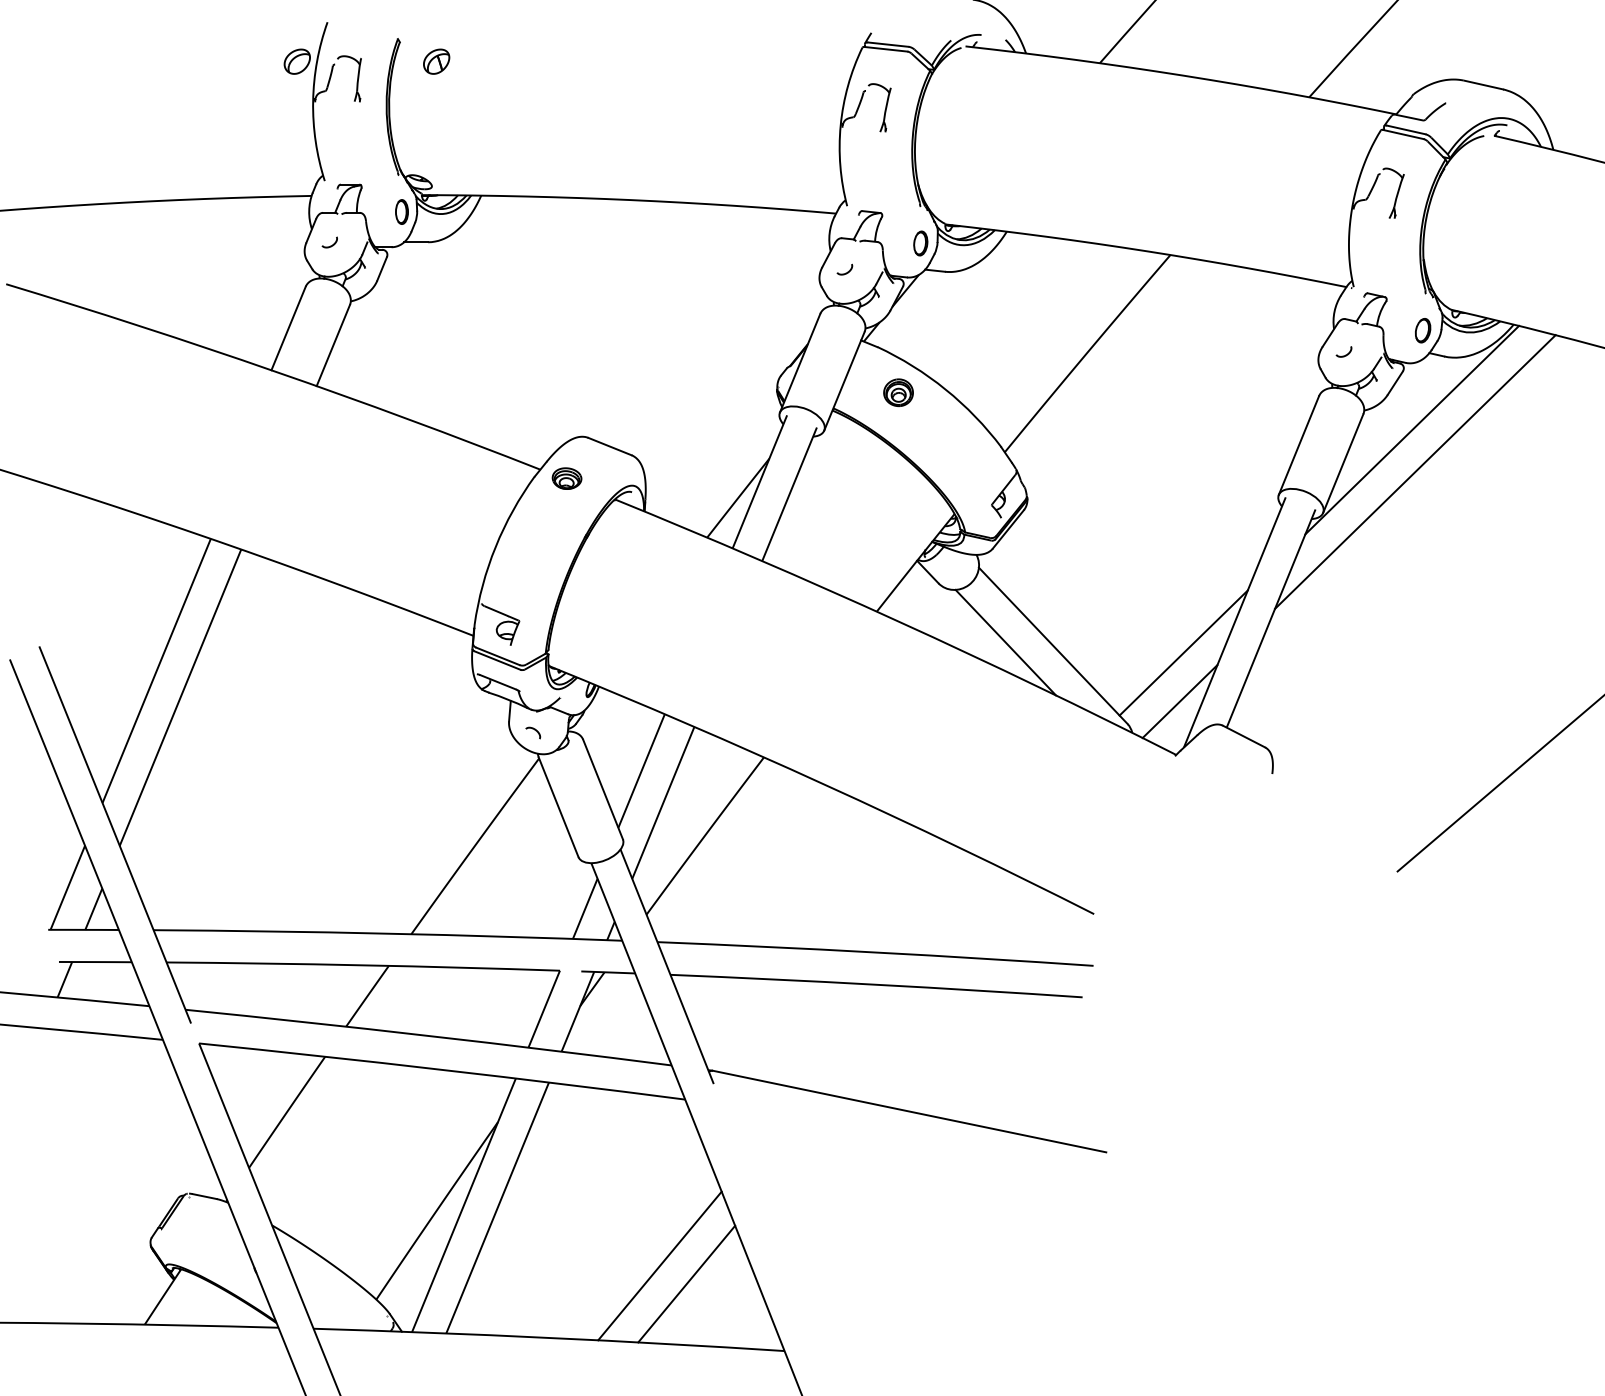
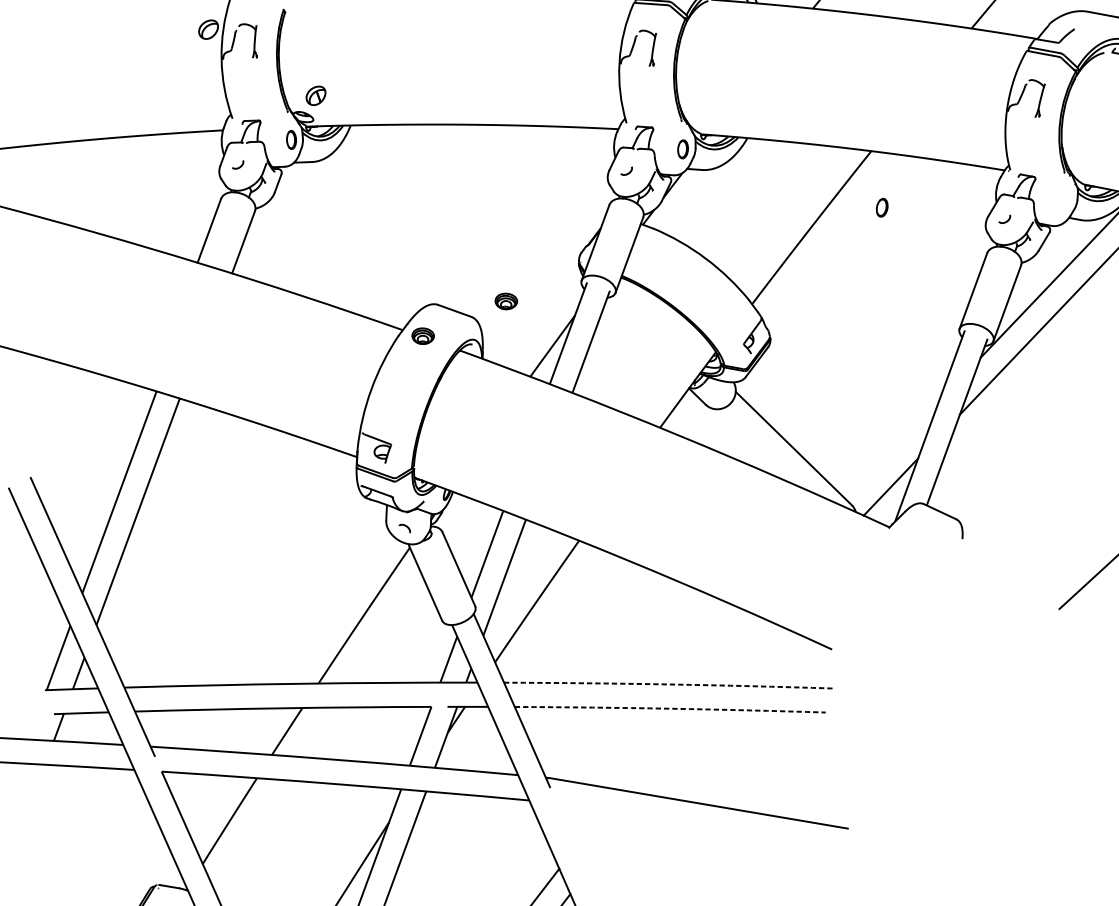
part: (436, 61) -> (315, 95), moved
part: (1423, 330) -> (882, 207), moved
part: (898, 392) -> (670, 262), removed
part: (678, 436) -> (505, 301), added
line: (1005, 642) -> (757, 447), removed
line: (1183, 652) -> (892, 450), removed
arc: (875, 952) -> (668, 684), solid -> dashed
arc: (876, 984) -> (670, 708), solid -> dashed

